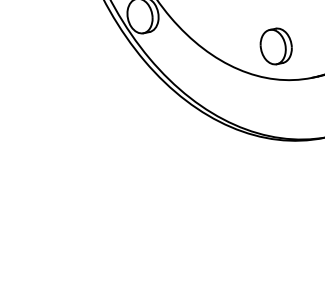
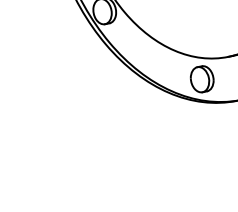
part: (275, 46) -> (201, 79), moved

